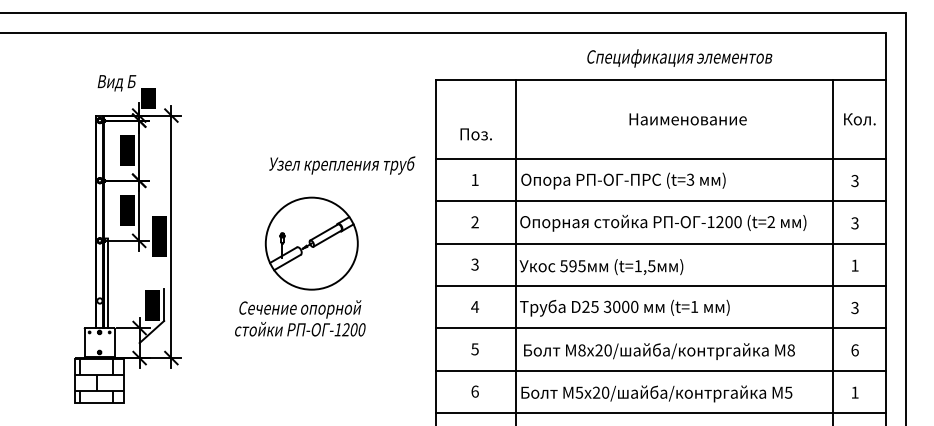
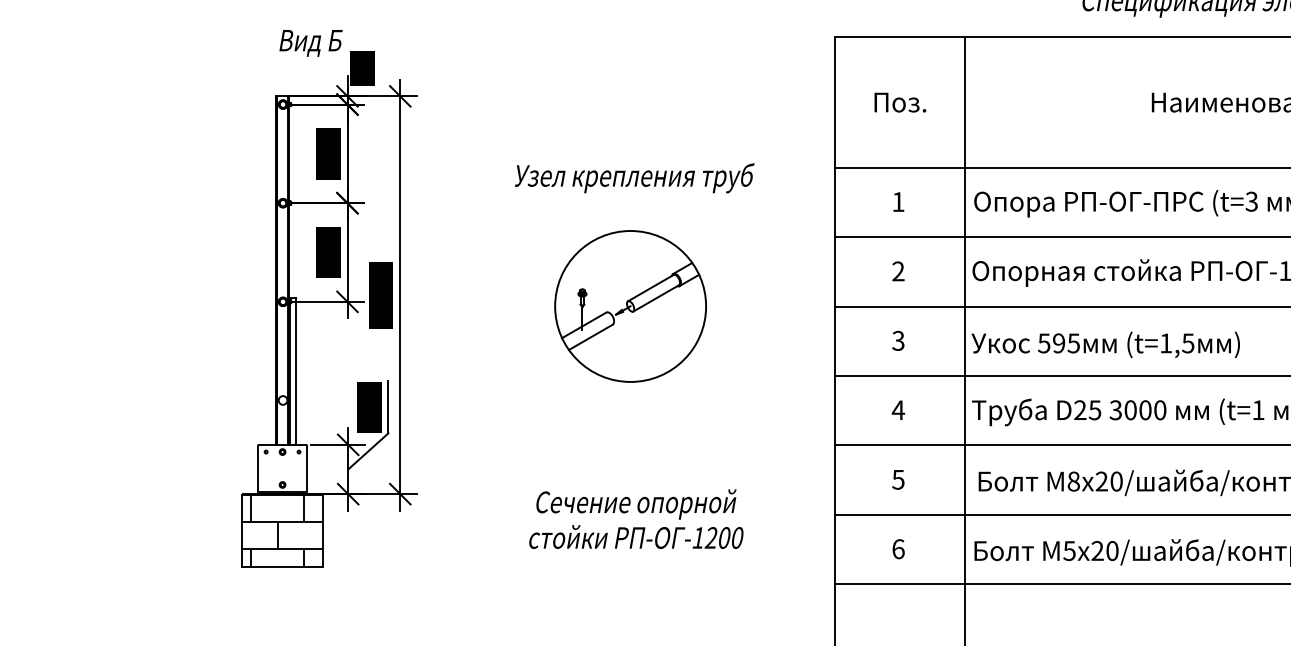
text: (475, 134) -> (899, 102), moved
text: (342, 165) -> (635, 178), moved
text: (300, 318) -> (636, 519), moved

